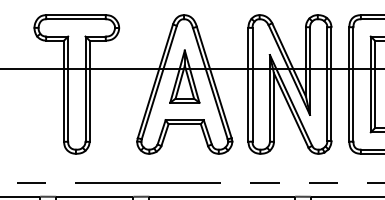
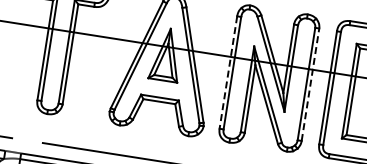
line: (248, 84) -> (228, 72), solid -> dashed
line: (331, 84) -> (310, 85), solid -> dashed

